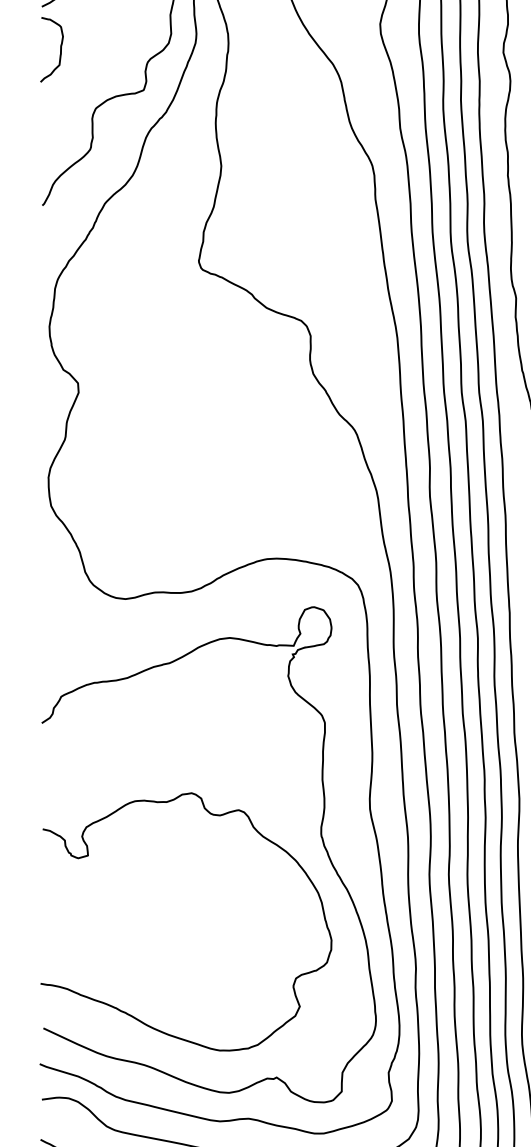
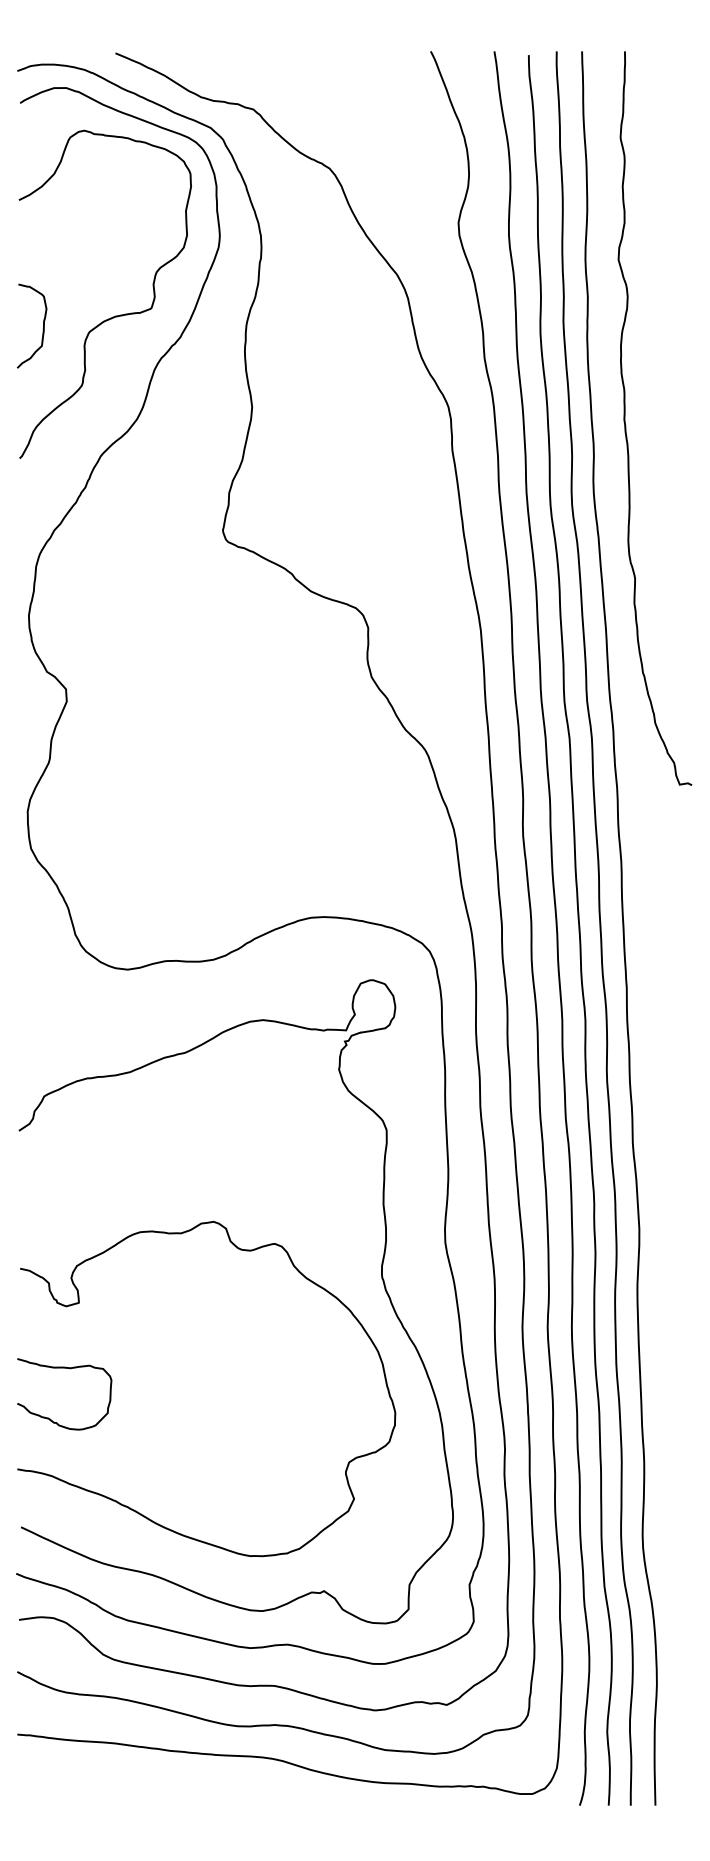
curve: (59, 52) -> (42, 329), moved
curve: (81, 906) -> (70, 1369), added

